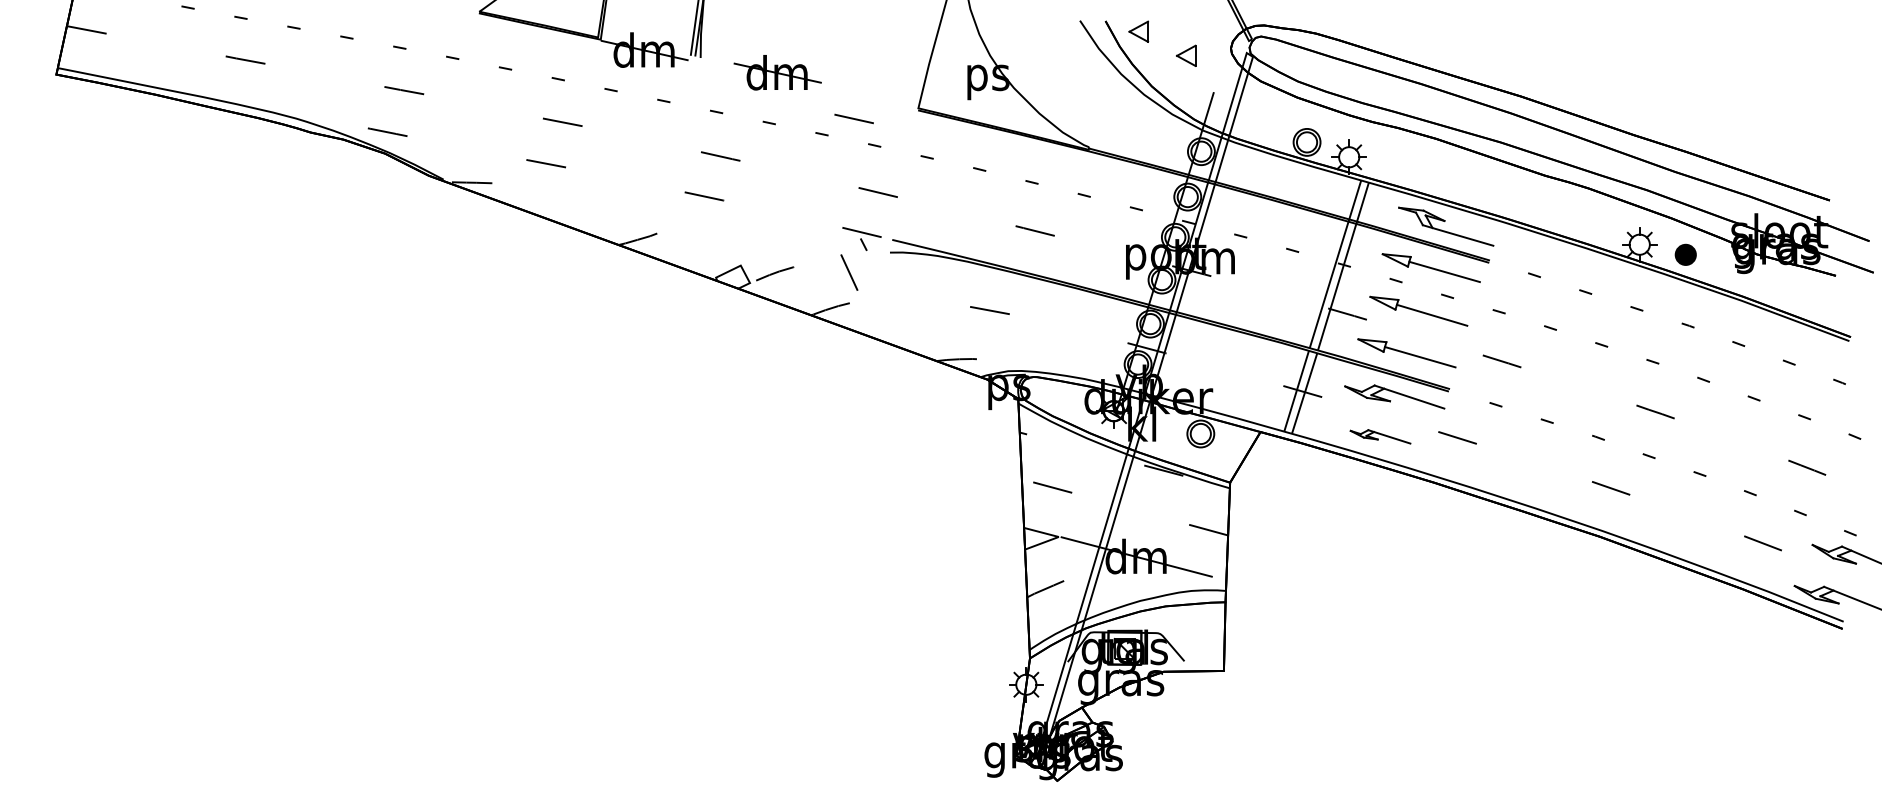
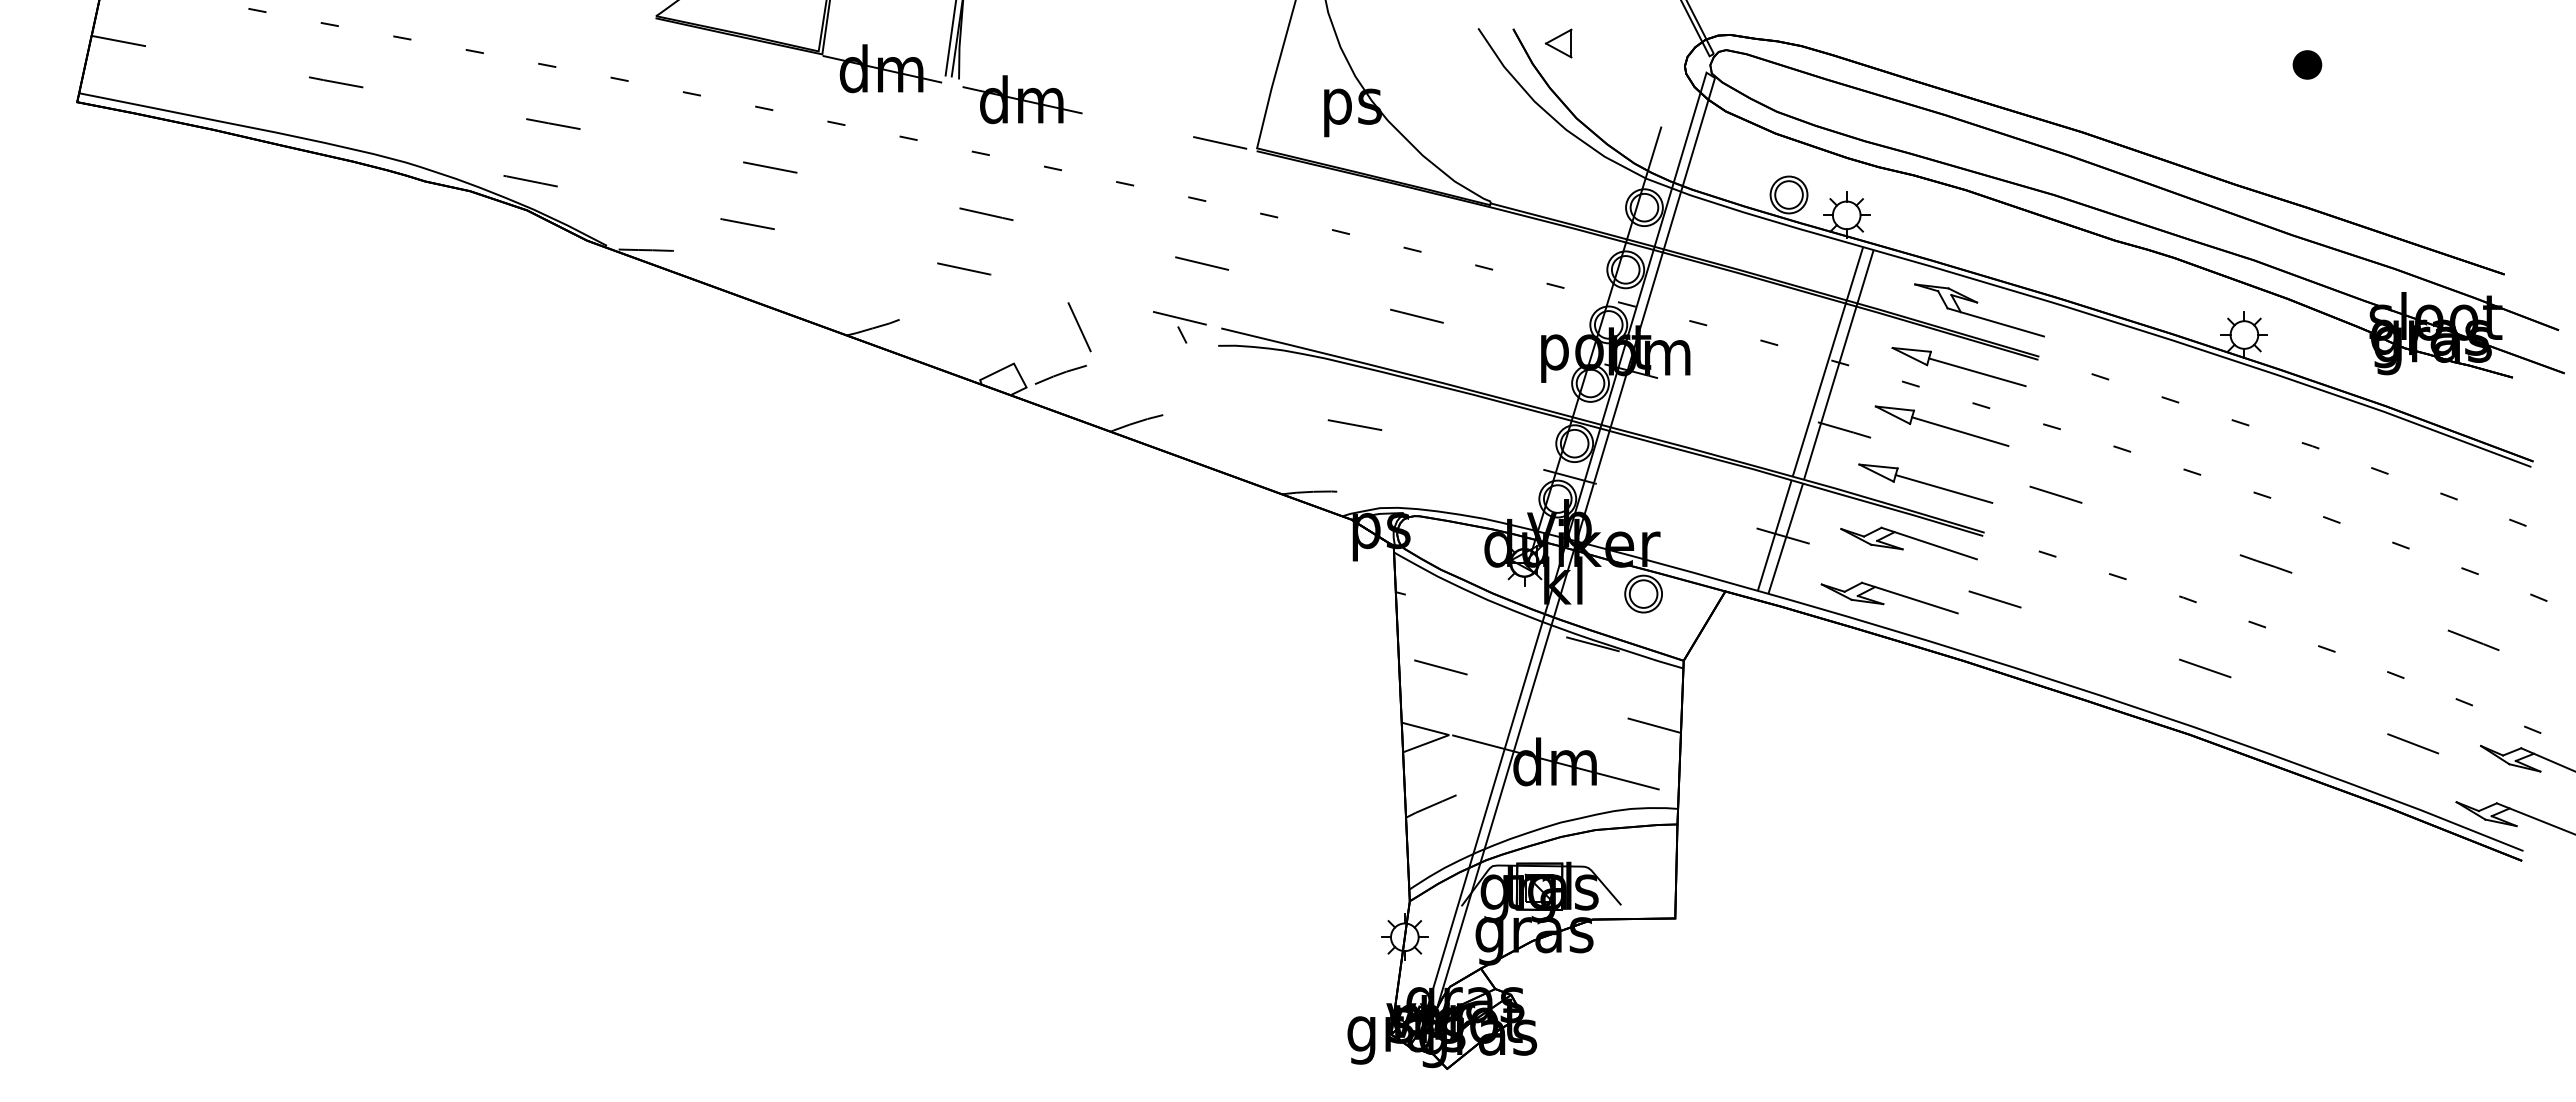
part: (1186, 55) -> (1623, 76), removed
part: (777, 72) -> (1022, 99), moved
line: (854, 118) -> (1220, 142), moved
part: (1685, 254) -> (2307, 64), moved
line: (849, 272) -> (1079, 327), moved
part: (1380, 436) -> (1889, 597), size x1.67

